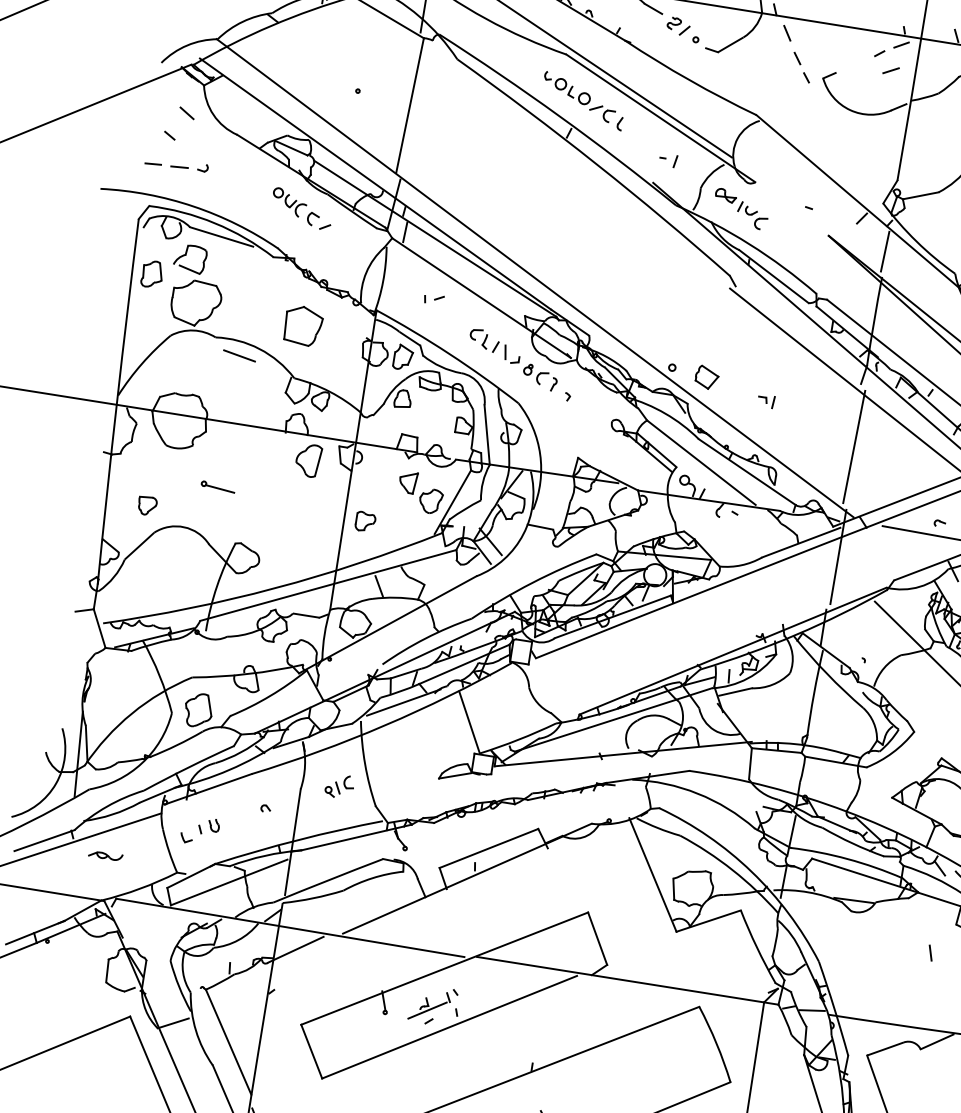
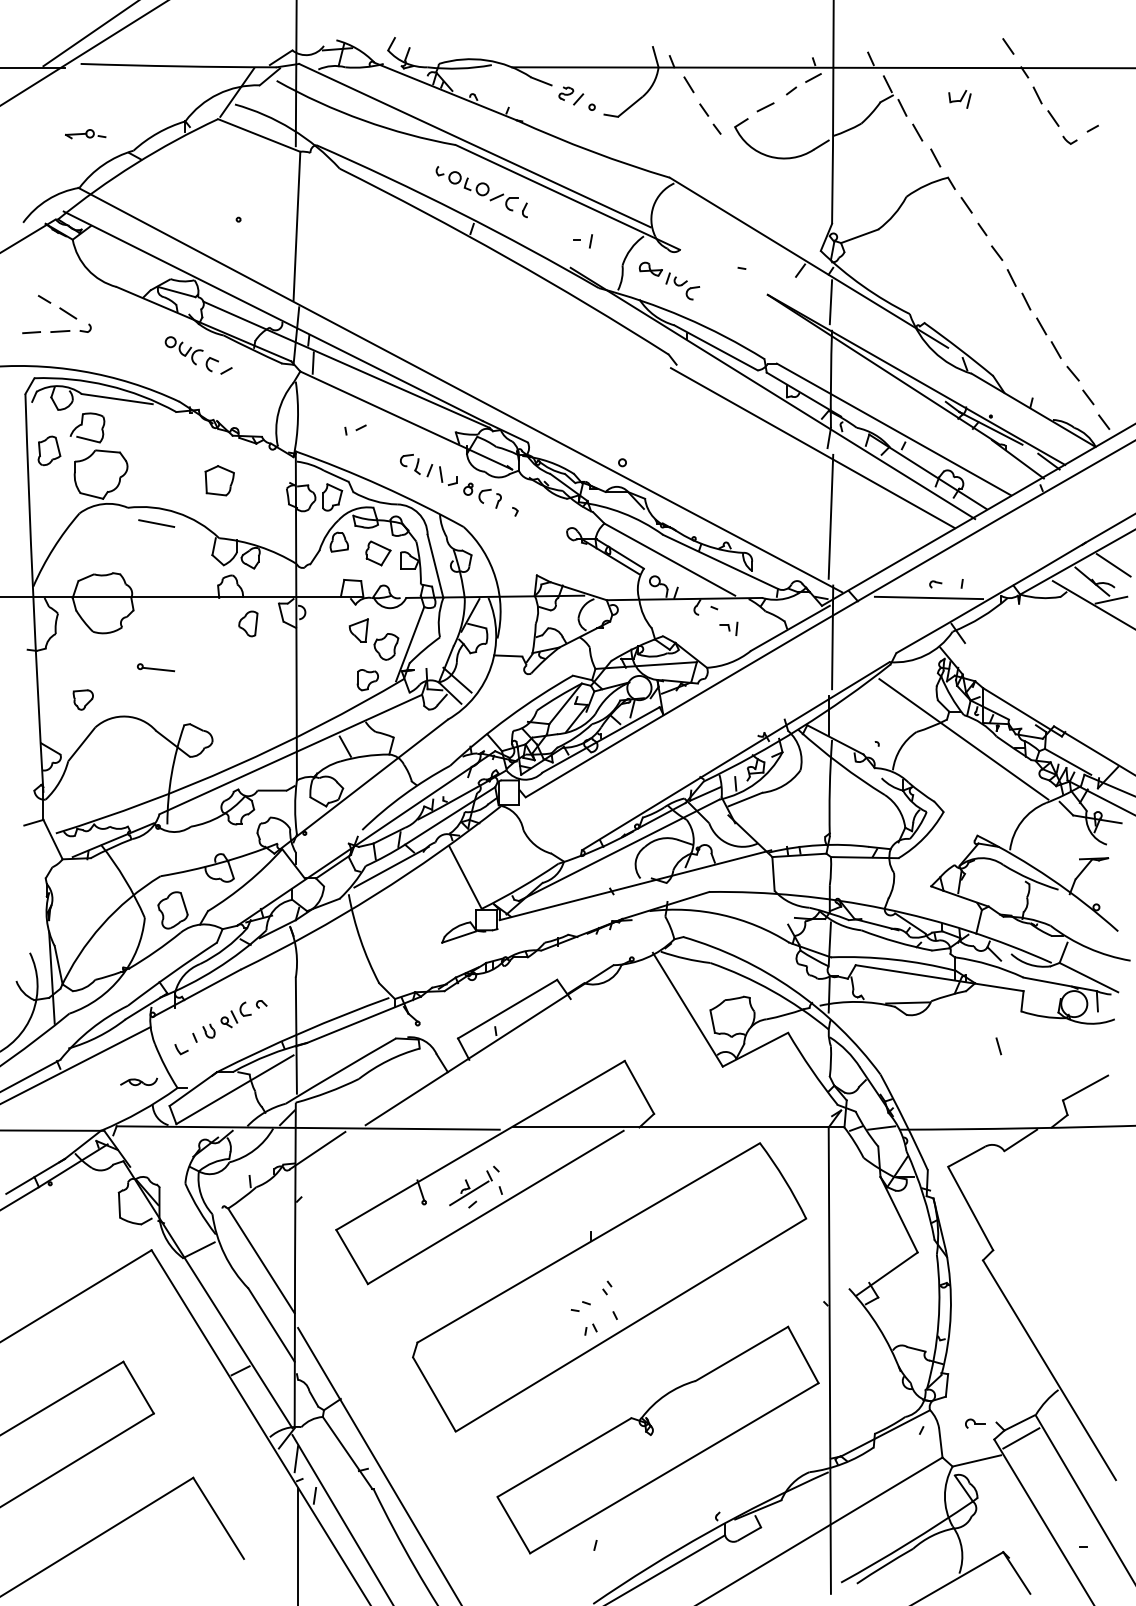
line: (890, 70) -> (765, 107), moved
line: (187, 113) -> (68, 313), moved
part: (302, 325) -> (219, 480), size x0.71
part: (707, 377) -> (378, 553), moved
part: (765, 400) -> (728, 628), moved
part: (308, 460) -> (248, 623), size x0.71
part: (365, 522) -> (367, 680), moved
part: (339, 785) -> (235, 1014), moved
part: (105, 855) -> (138, 1081), moved

